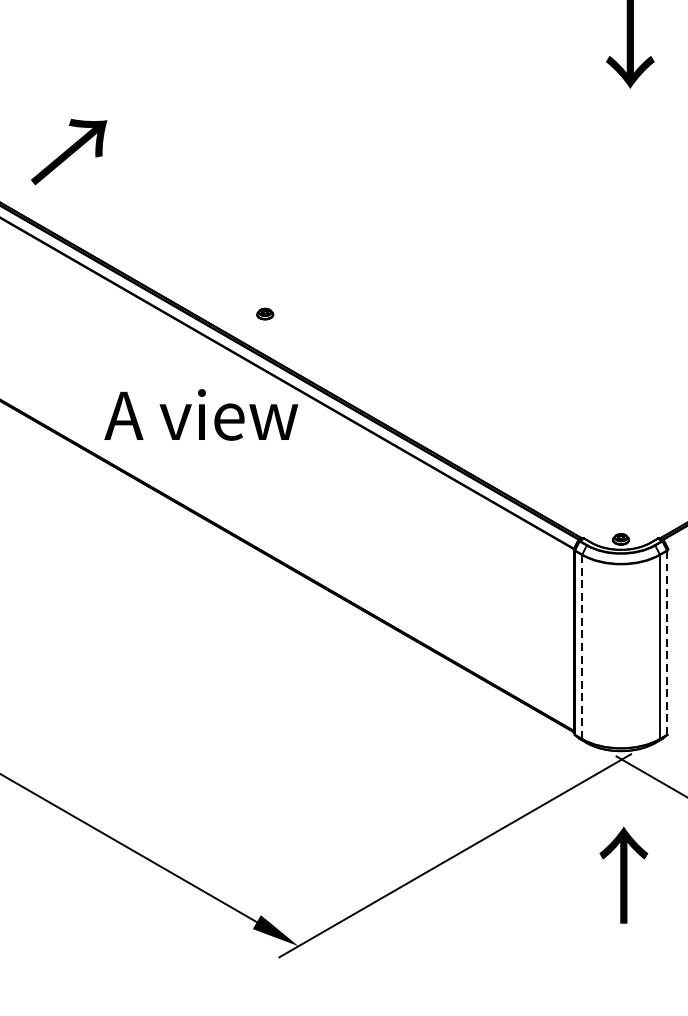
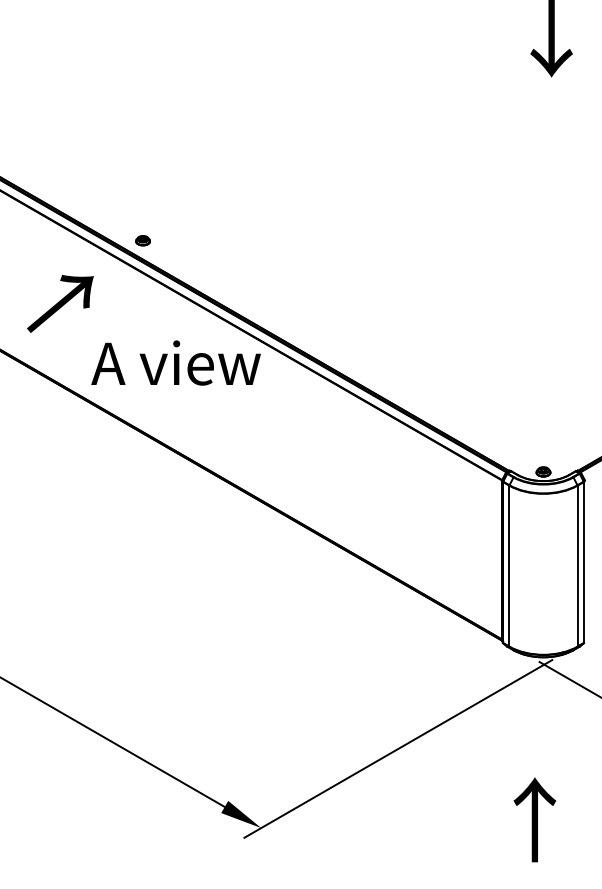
text: (69, 151) -> (60, 303), moved
part: (264, 313) -> (142, 240), moved
line: (666, 643) -> (583, 563), dashed -> solid
line: (582, 647) -> (509, 566), dashed -> solid
text: (623, 874) -> (534, 819), moved

